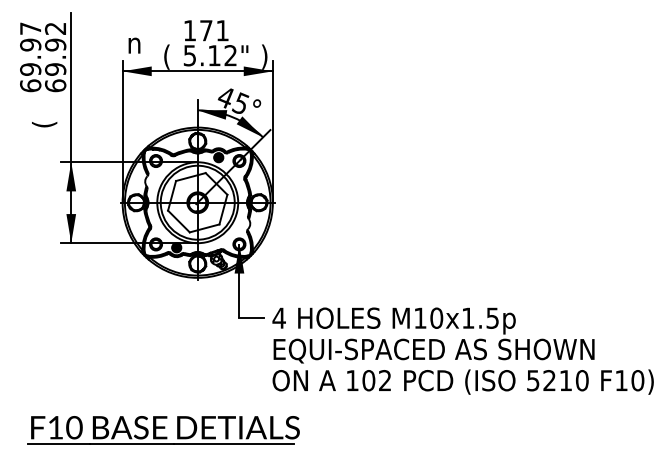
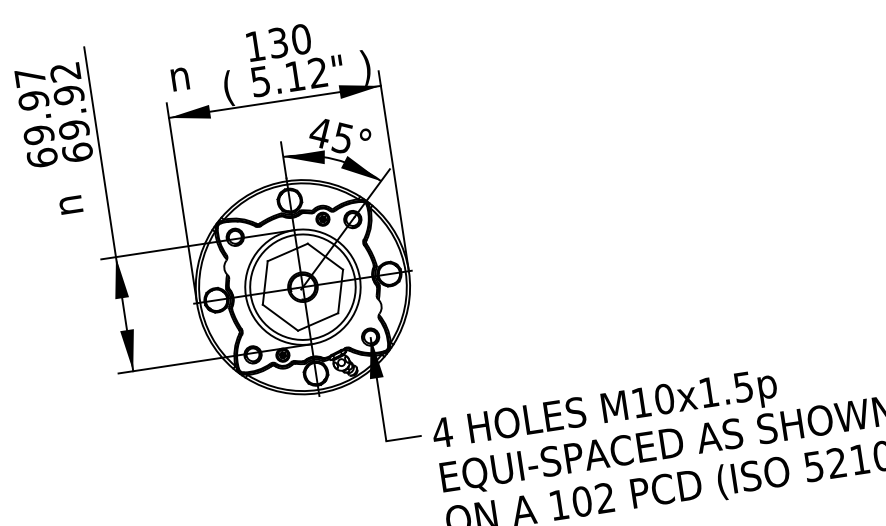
text: (214, 30) -> (289, 40), 171 -> 130
text: (44, 121) -> (69, 205), ( -> n

